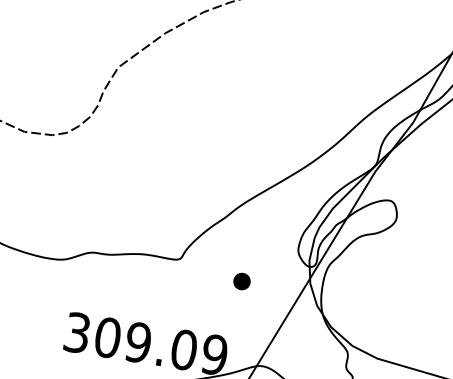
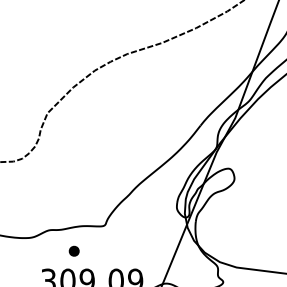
part: (241, 280) -> (73, 250), moved

